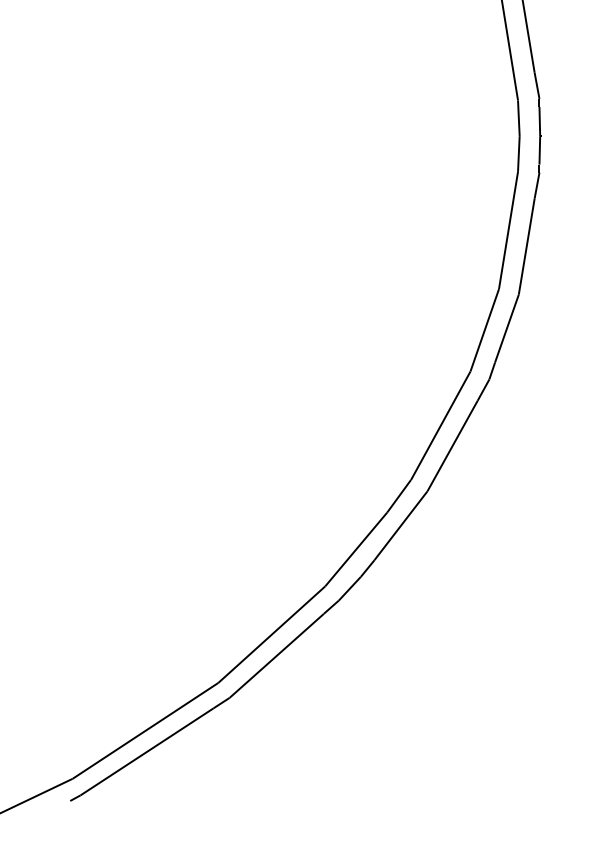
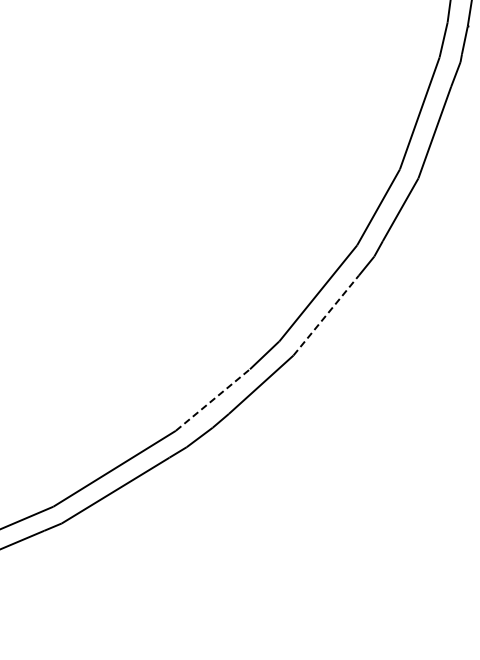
line: (452, 446) -> (326, 315), solid -> dashed
line: (356, 549) -> (213, 400), solid -> dashed

